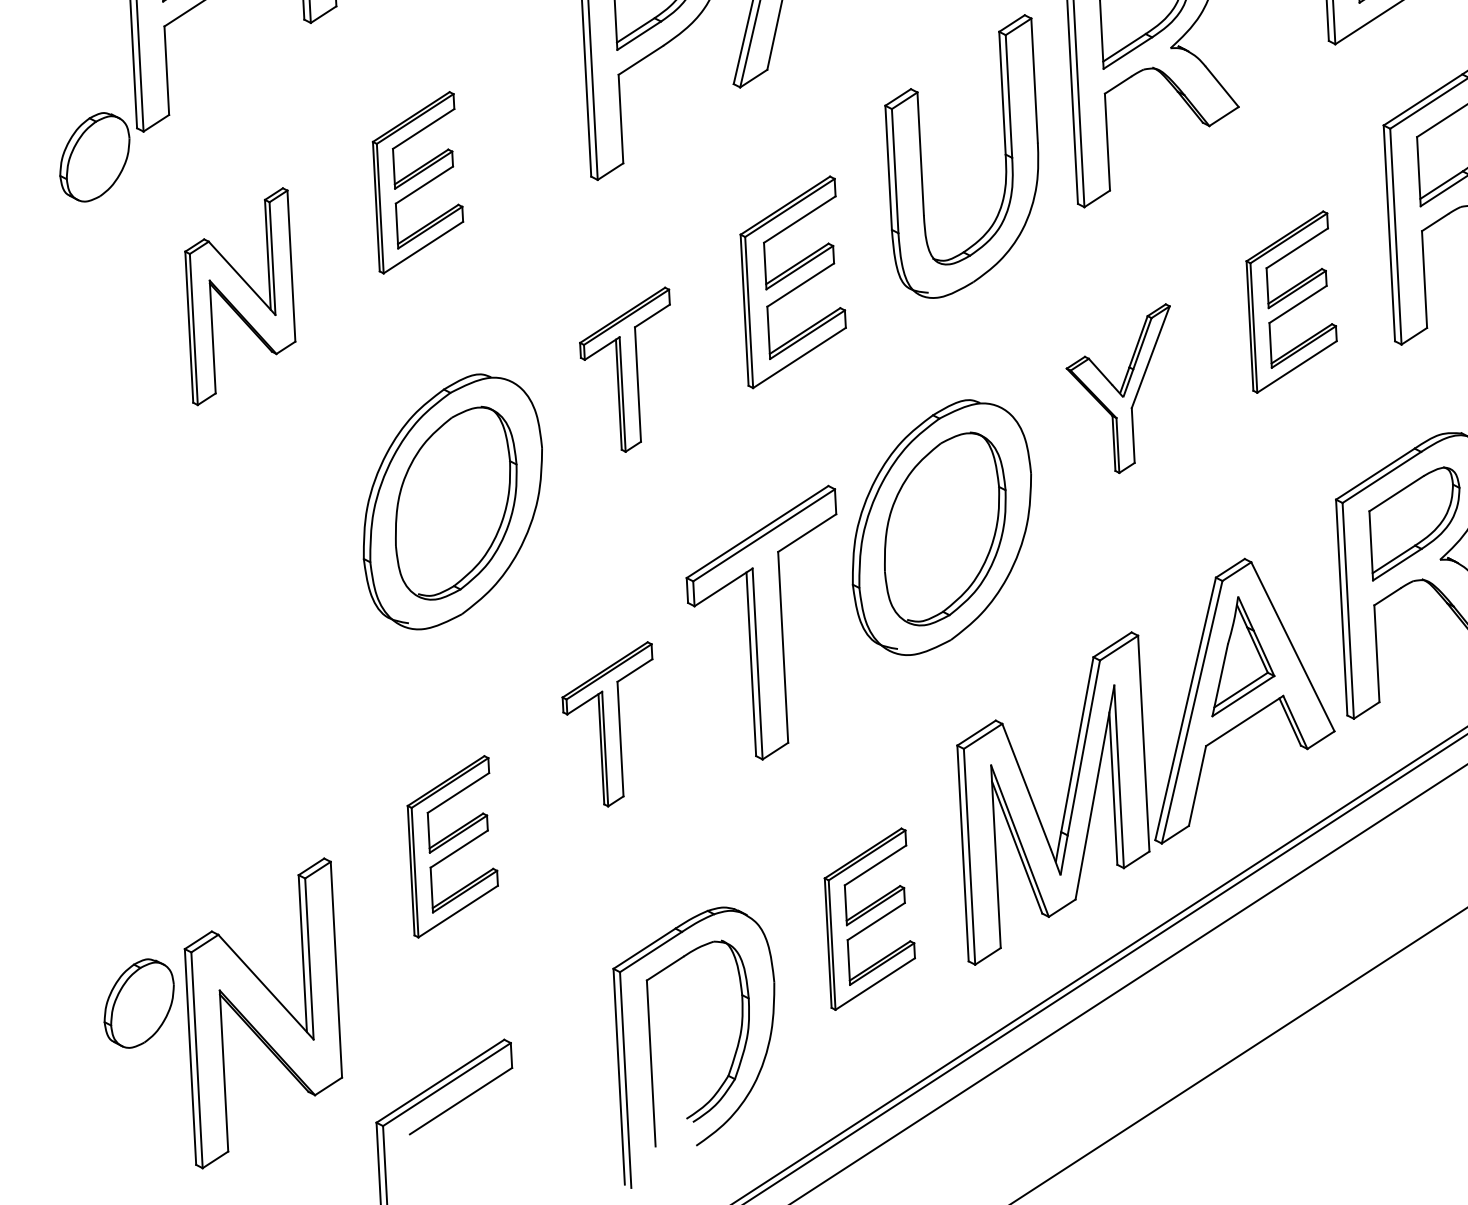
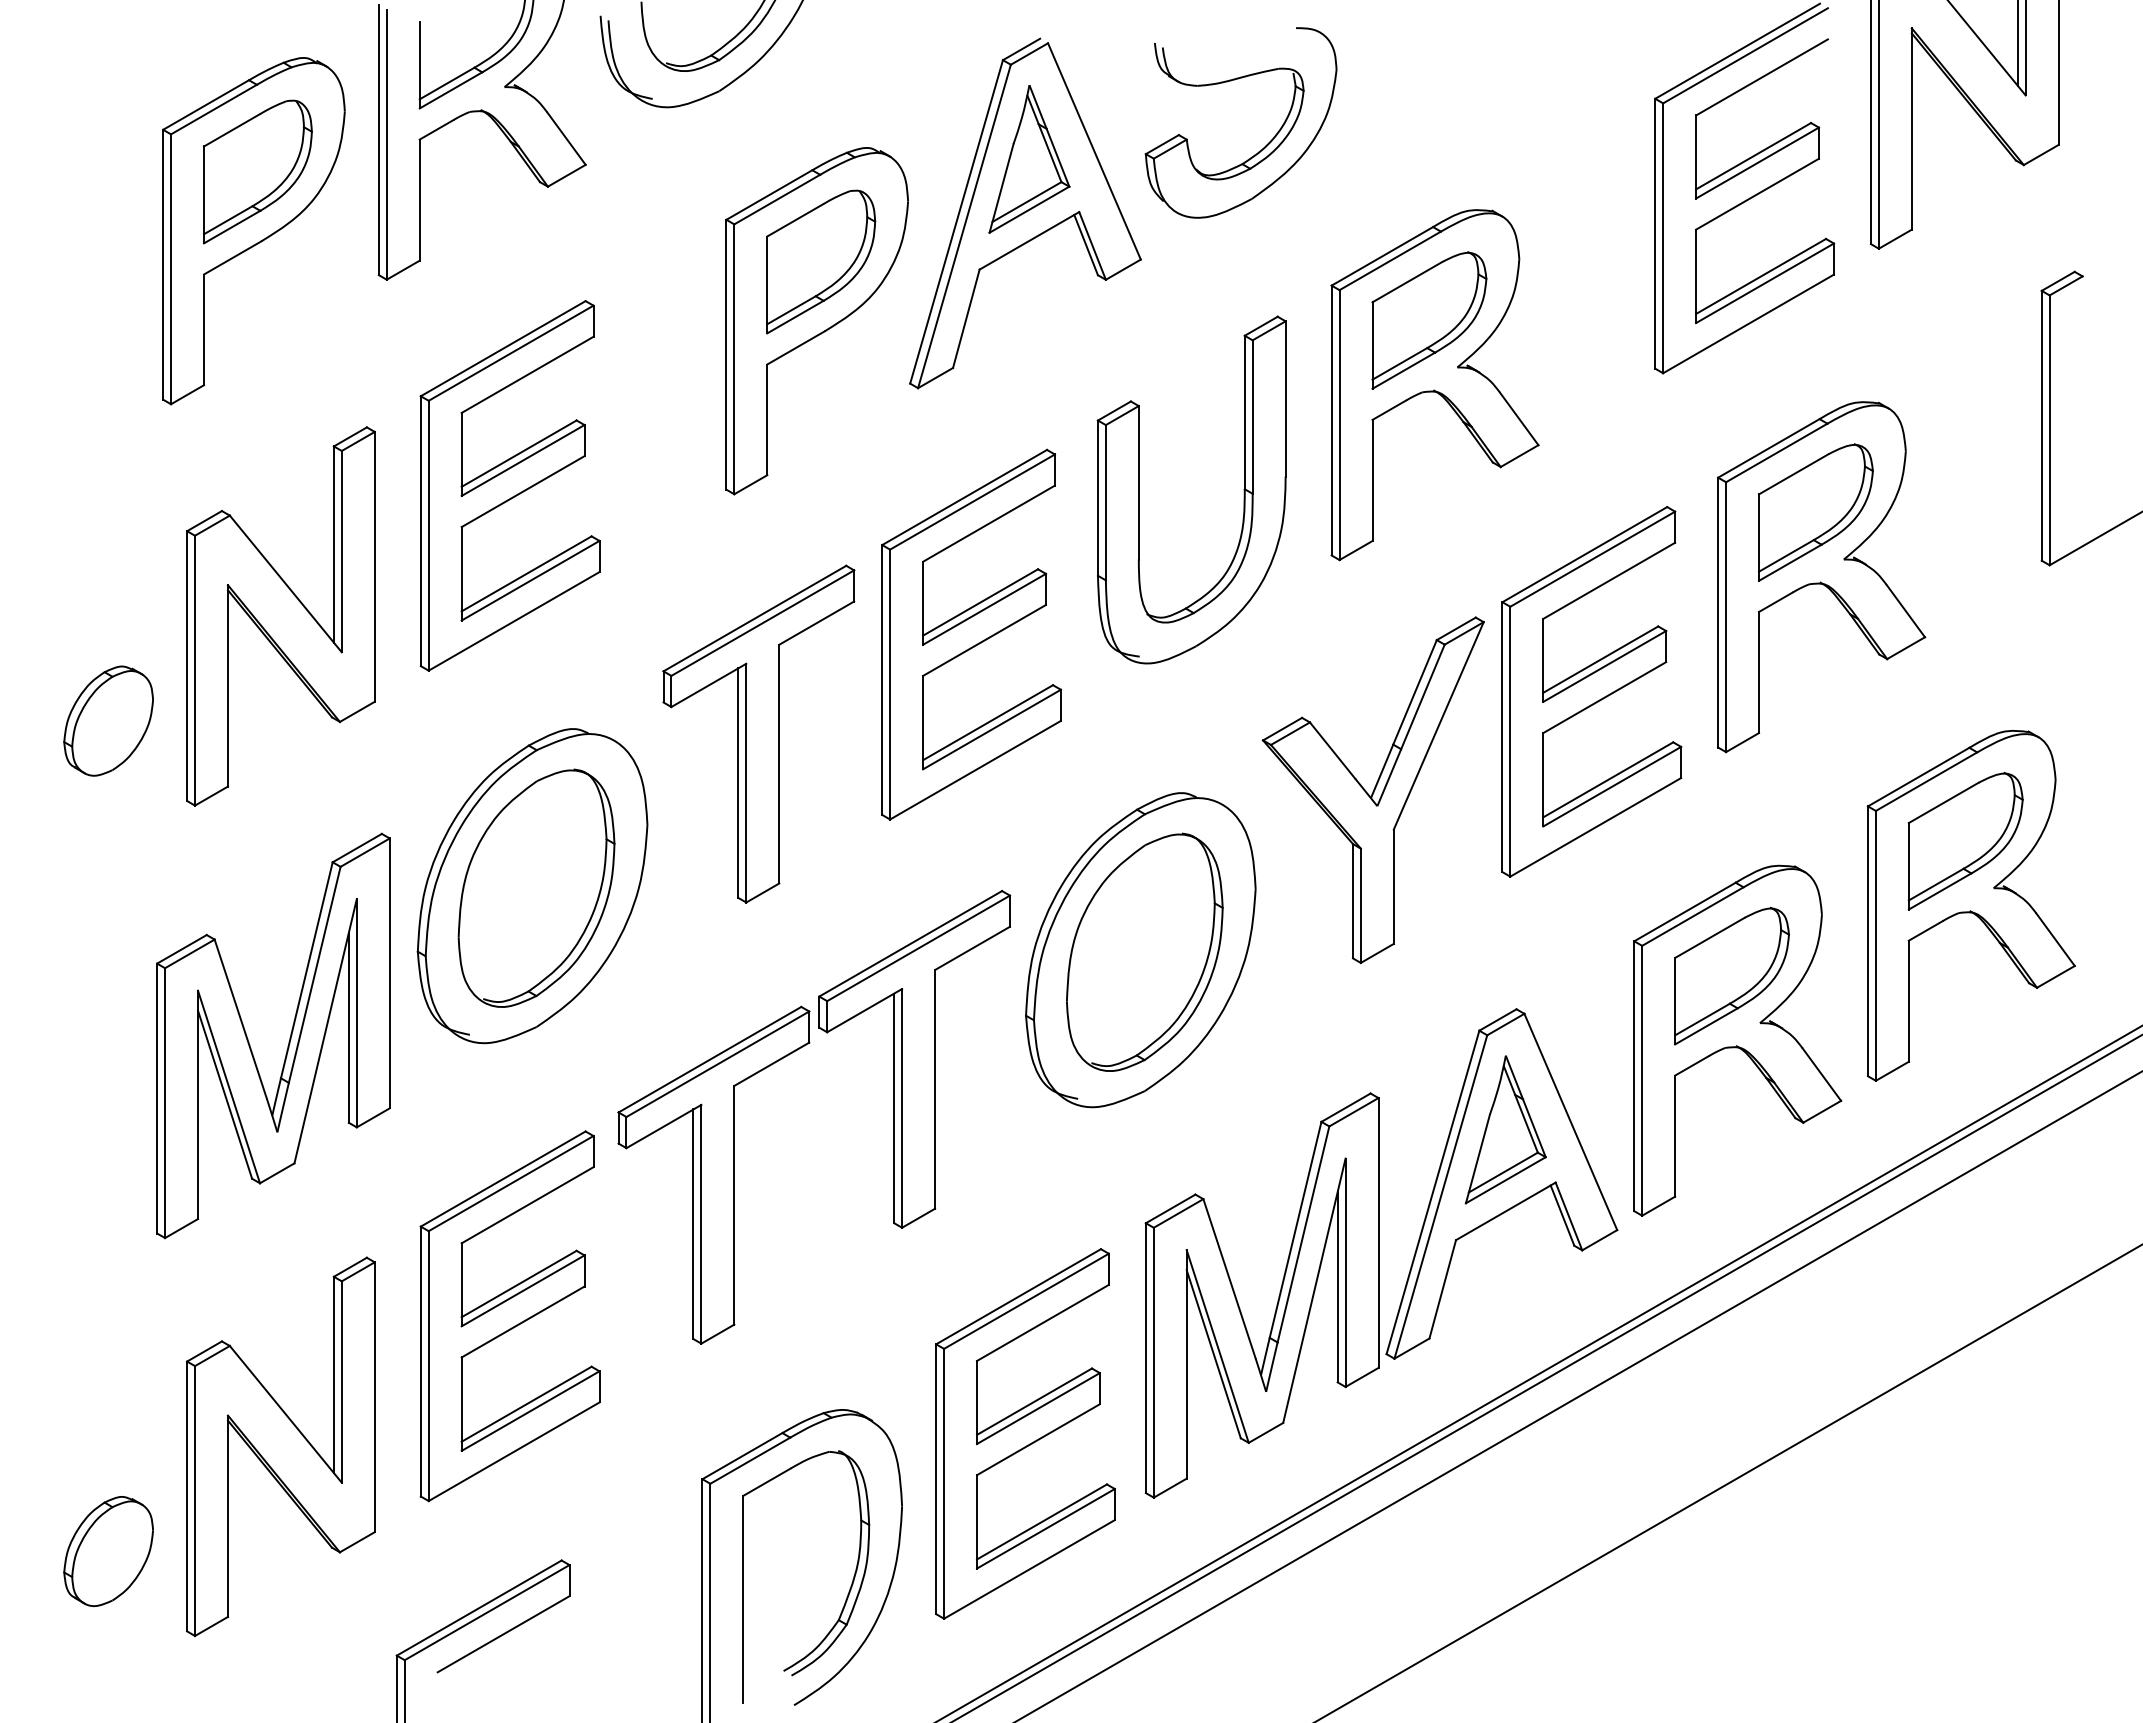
part: (94, 156) -> (108, 720), moved
part: (417, 182) -> (509, 485), size x1.67
part: (793, 282) -> (971, 634), size x1.43
part: (239, 296) -> (280, 616), size x1.43
part: (1291, 301) -> (1591, 691), size x1.67
part: (627, 370) -> (758, 733), size x1.67
part: (1120, 389) -> (1372, 789), size x1.67
part: (264, 632) -> (289, 1037), added
part: (609, 724) -> (713, 1174), size x1.67
part: (452, 846) -> (509, 1316), size x1.67
part: (869, 918) -> (1025, 1433), size x1.67
part: (139, 1003) -> (108, 1551), moved
part: (263, 1013) -> (280, 1446), moved

